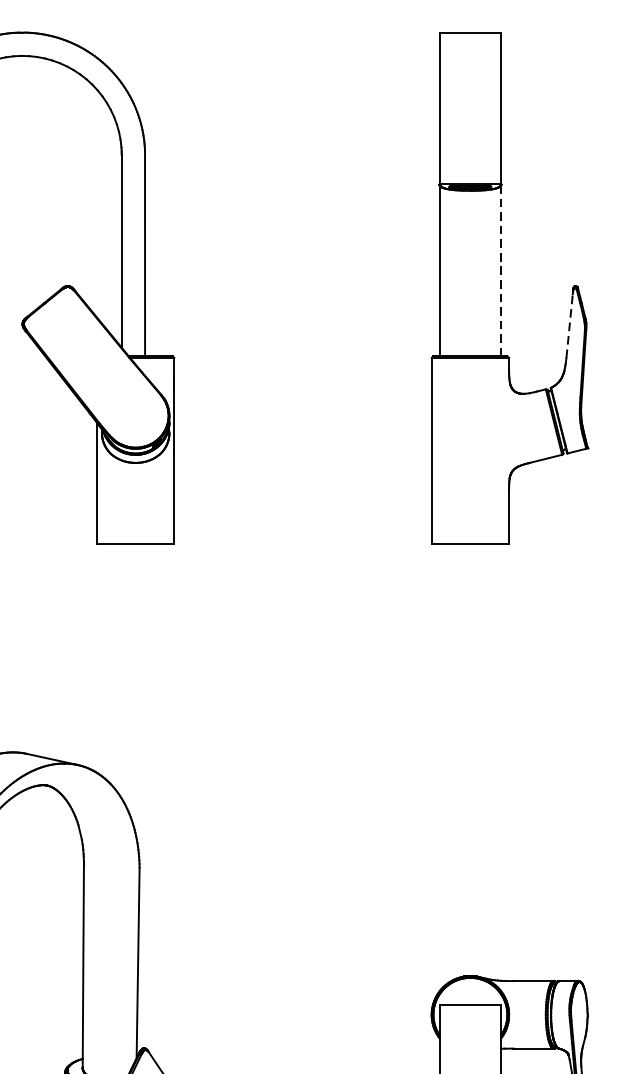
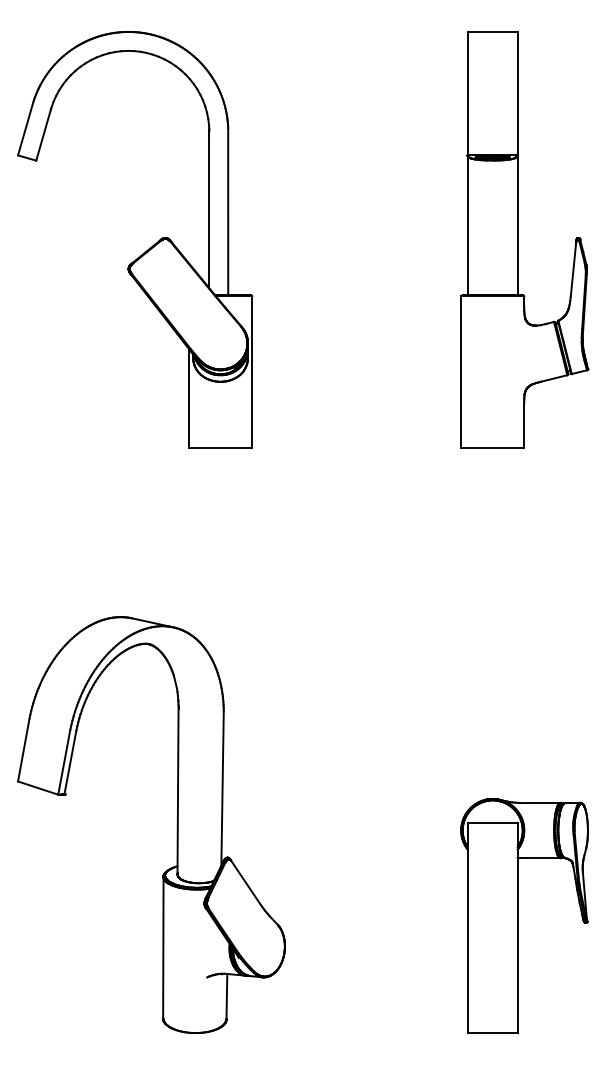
line: (500, 270) -> (517, 225), dashed -> solid
line: (569, 326) -> (573, 270), dashed -> solid

